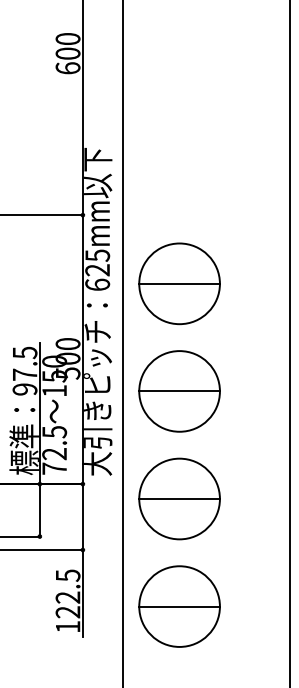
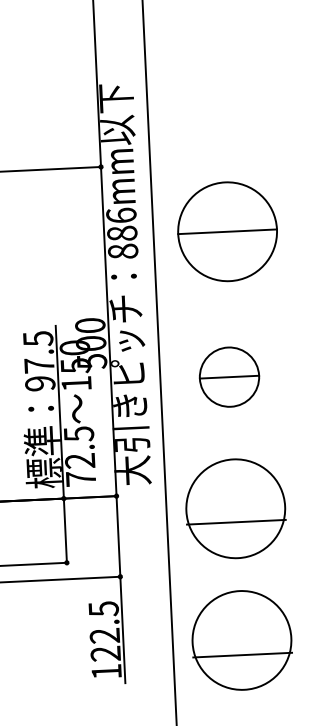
text: (97, 269) -> (122, 232), 625mm -> 886mm
part: (179, 283) -> (227, 231), moved
part: (179, 391) -> (229, 377), size x0.6
line: (179, 499) -> (236, 522), moved
line: (179, 606) -> (242, 655), moved

